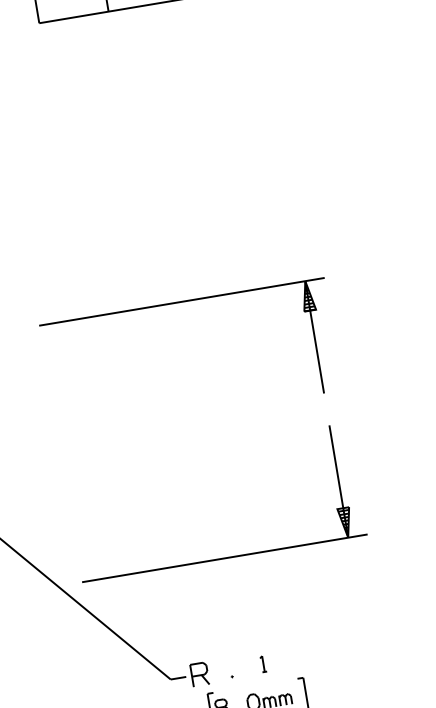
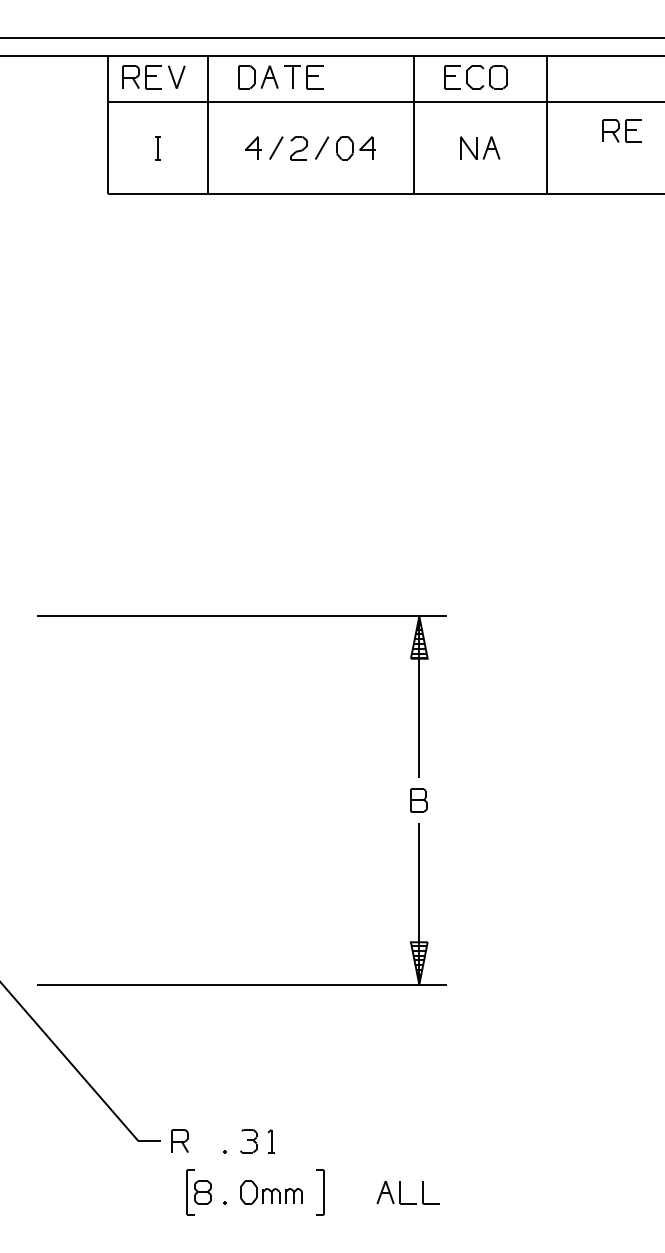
part: (326, 409) -> (418, 800), added
part: (247, 666) -> (248, 1141), added
part: (199, 674) -> (179, 1140), size x0.71
part: (359, 684) -> (400, 1192), added

